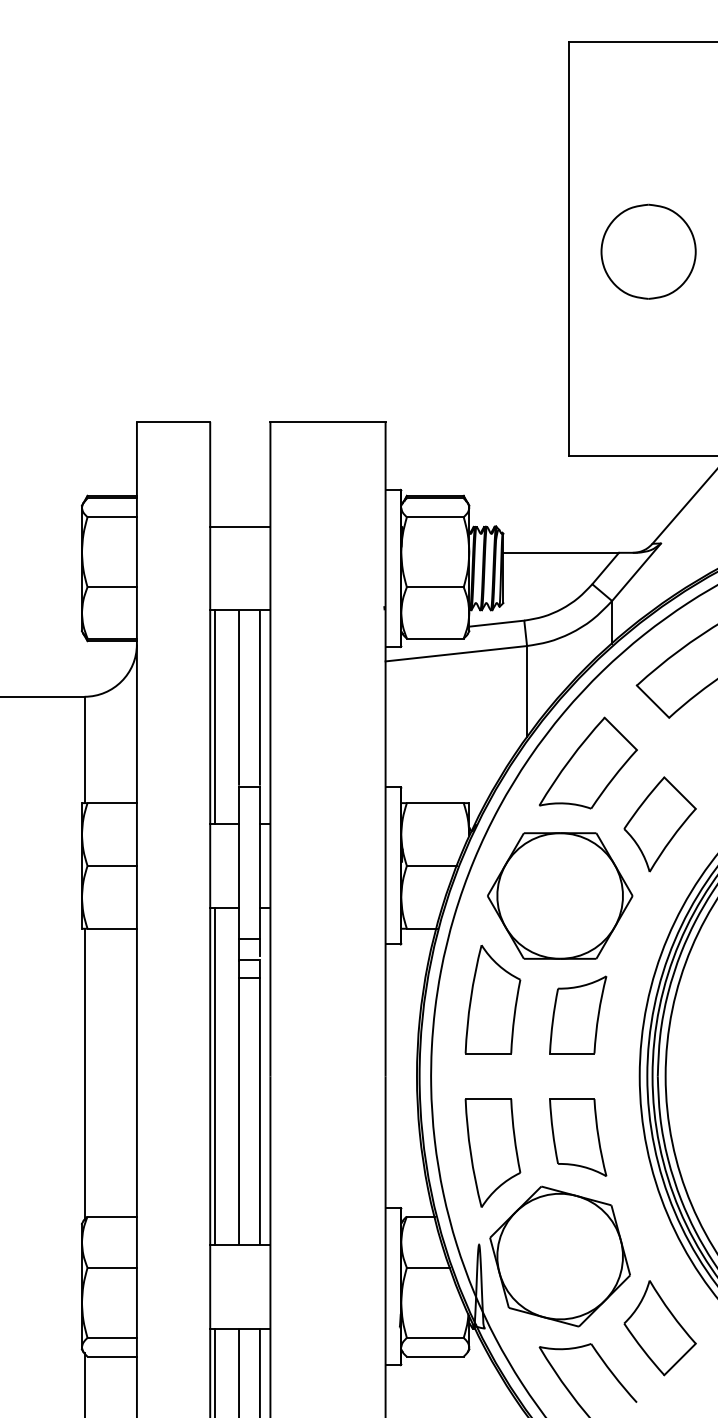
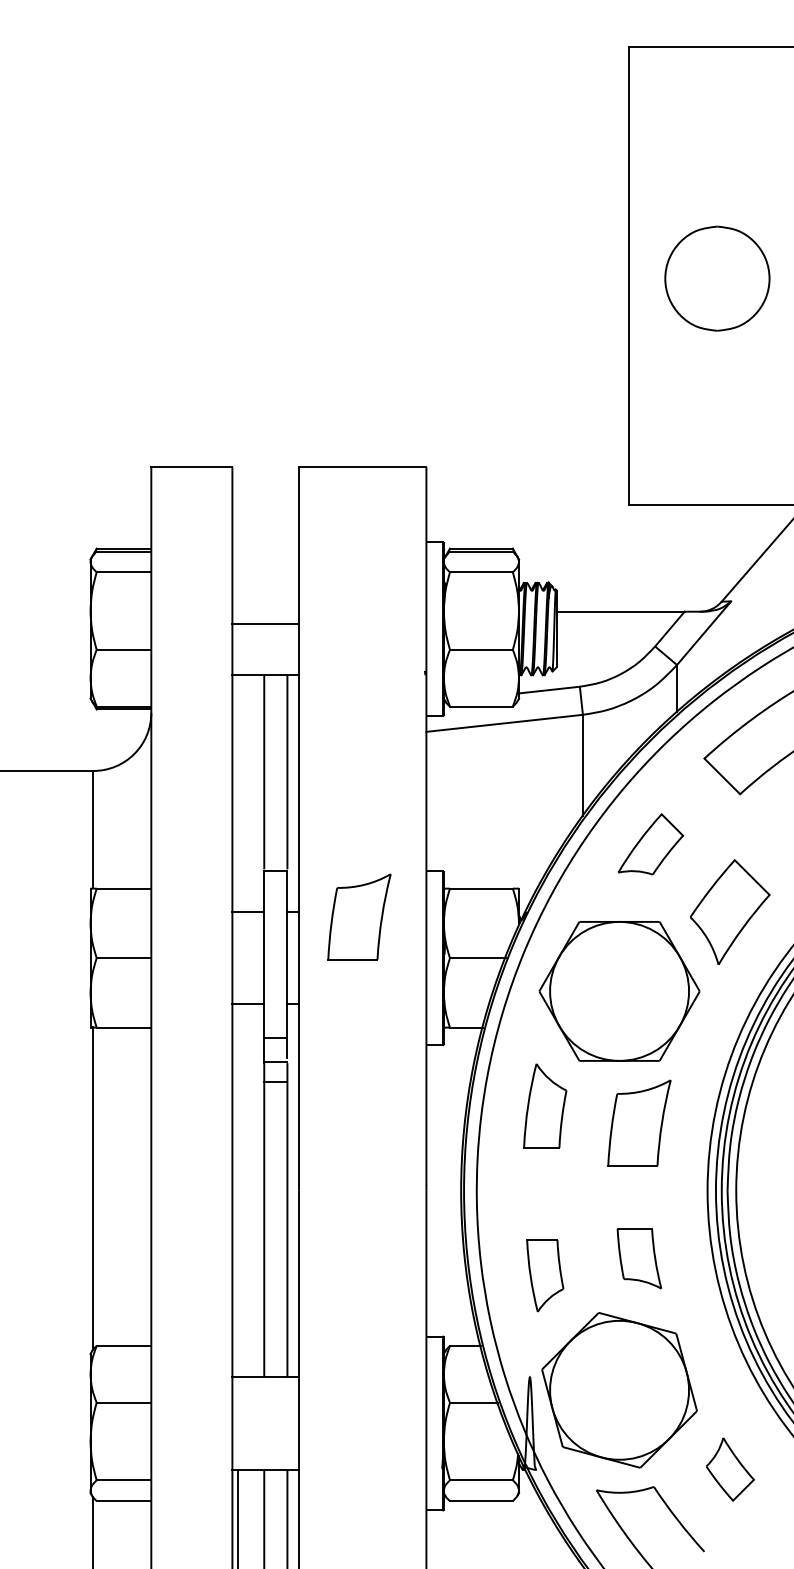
line: (240, 526) -> (265, 623), moved
line: (215, 717) -> (238, 793), removed
part: (588, 763) -> (650, 844), size x0.6
part: (325, 828) -> (359, 916), added
part: (493, 999) -> (545, 1105), size x0.7
line: (215, 1075) -> (238, 1190), removed
part: (578, 1137) -> (639, 1258), size x0.7
part: (493, 1152) -> (545, 1275), size x0.6
part: (660, 1328) -> (730, 1469), size x0.6

